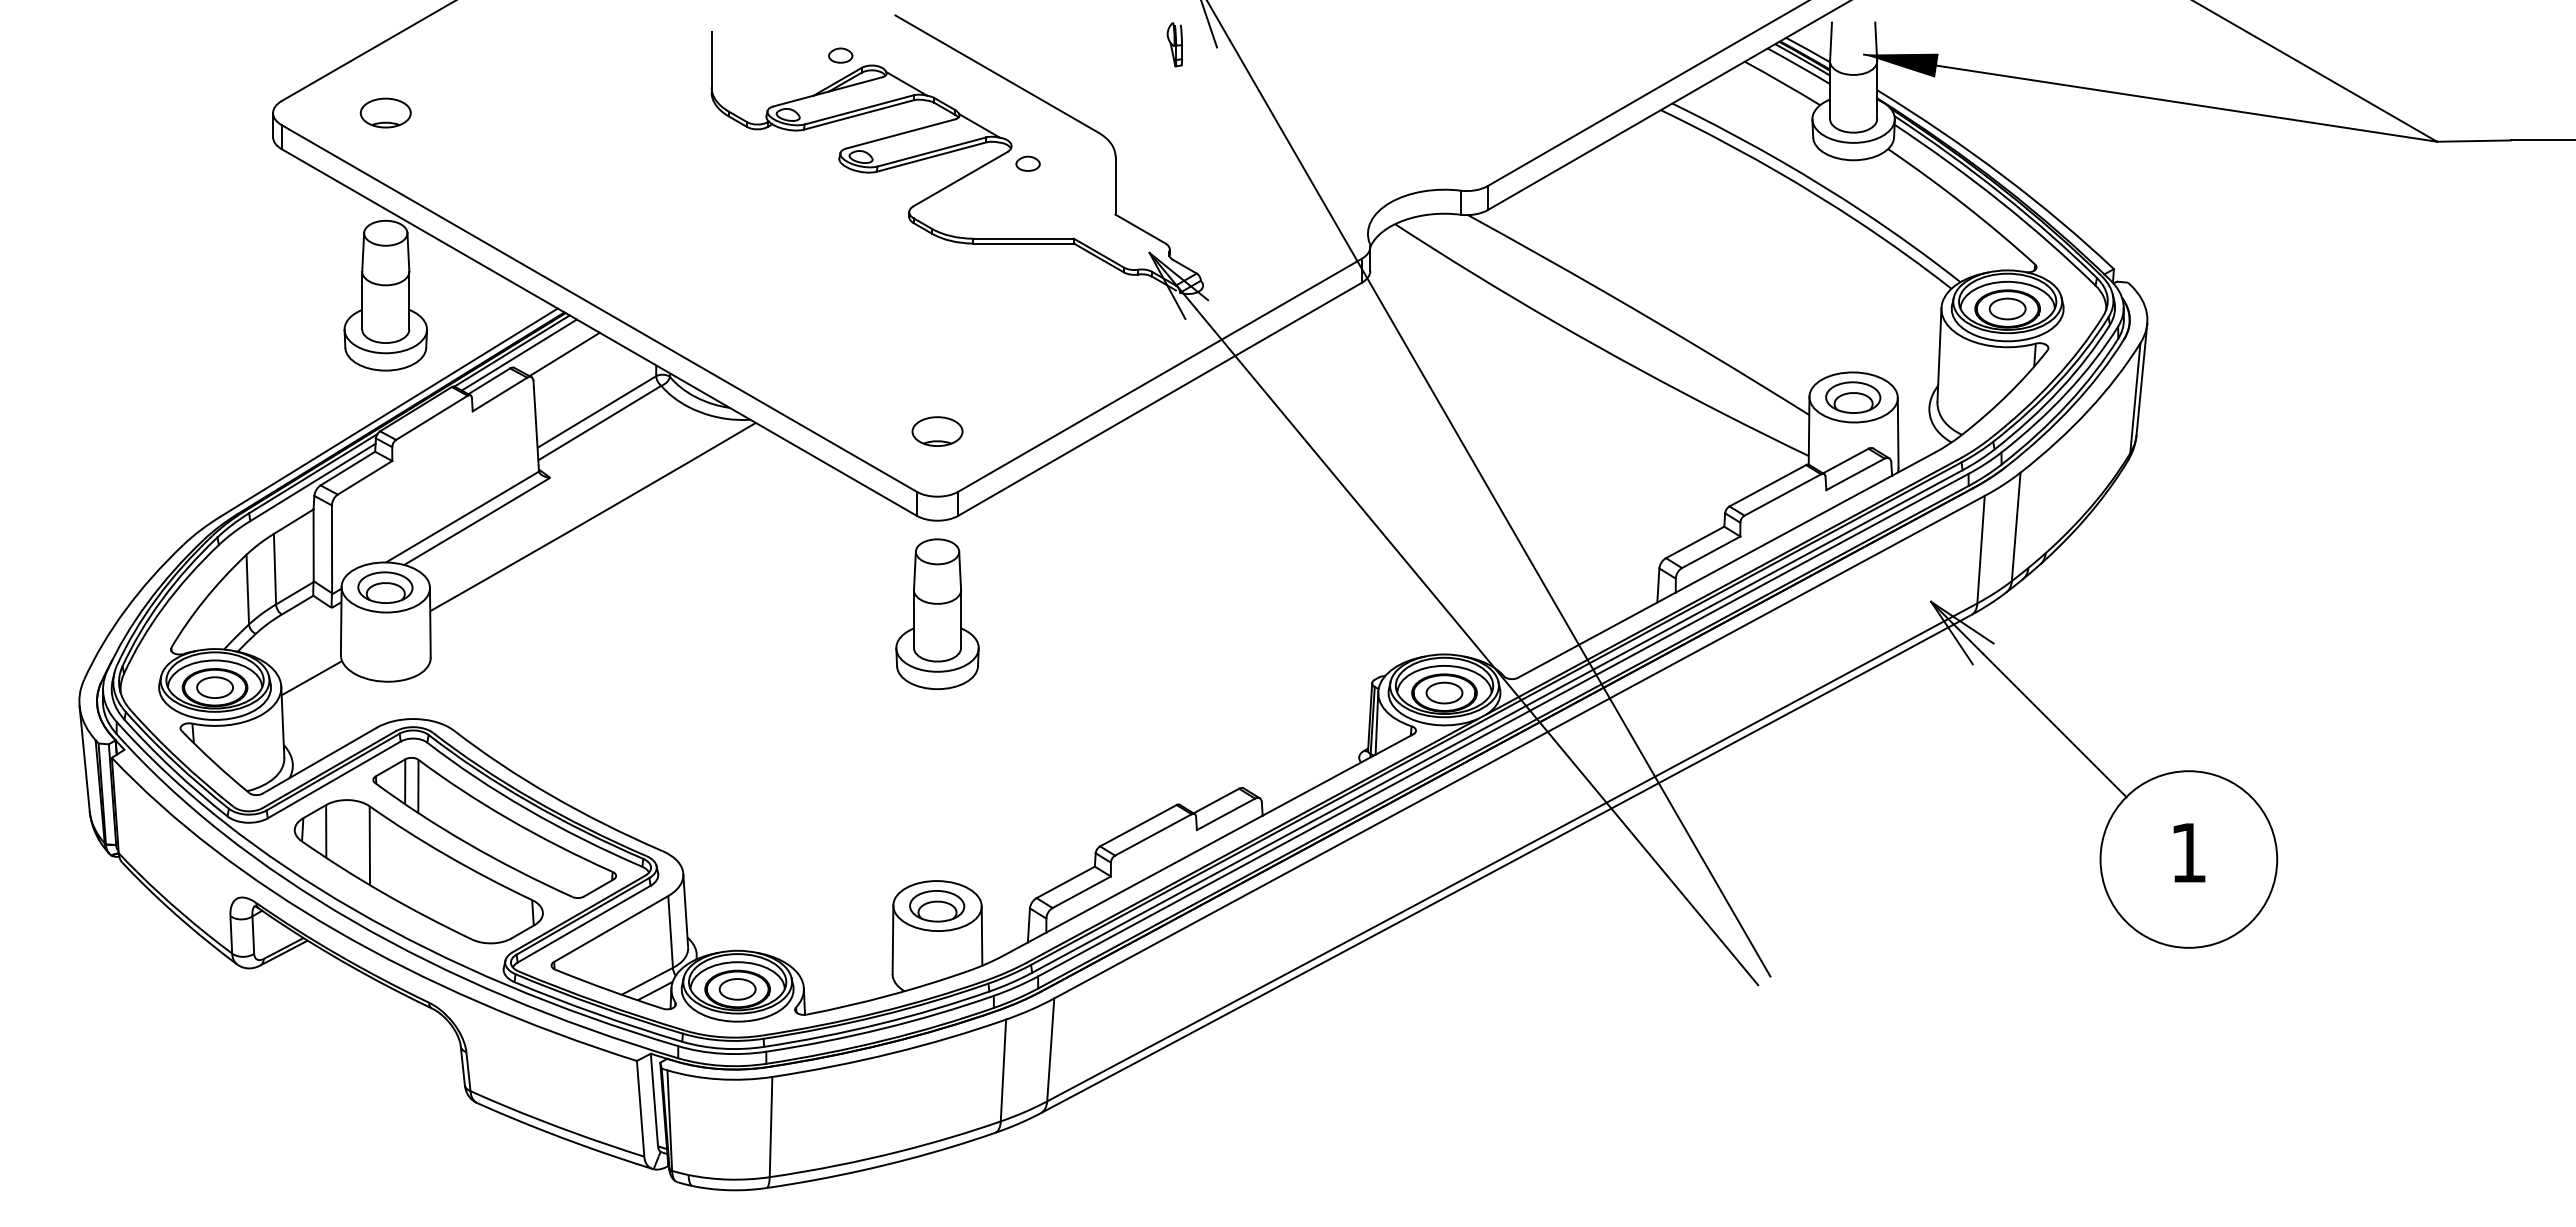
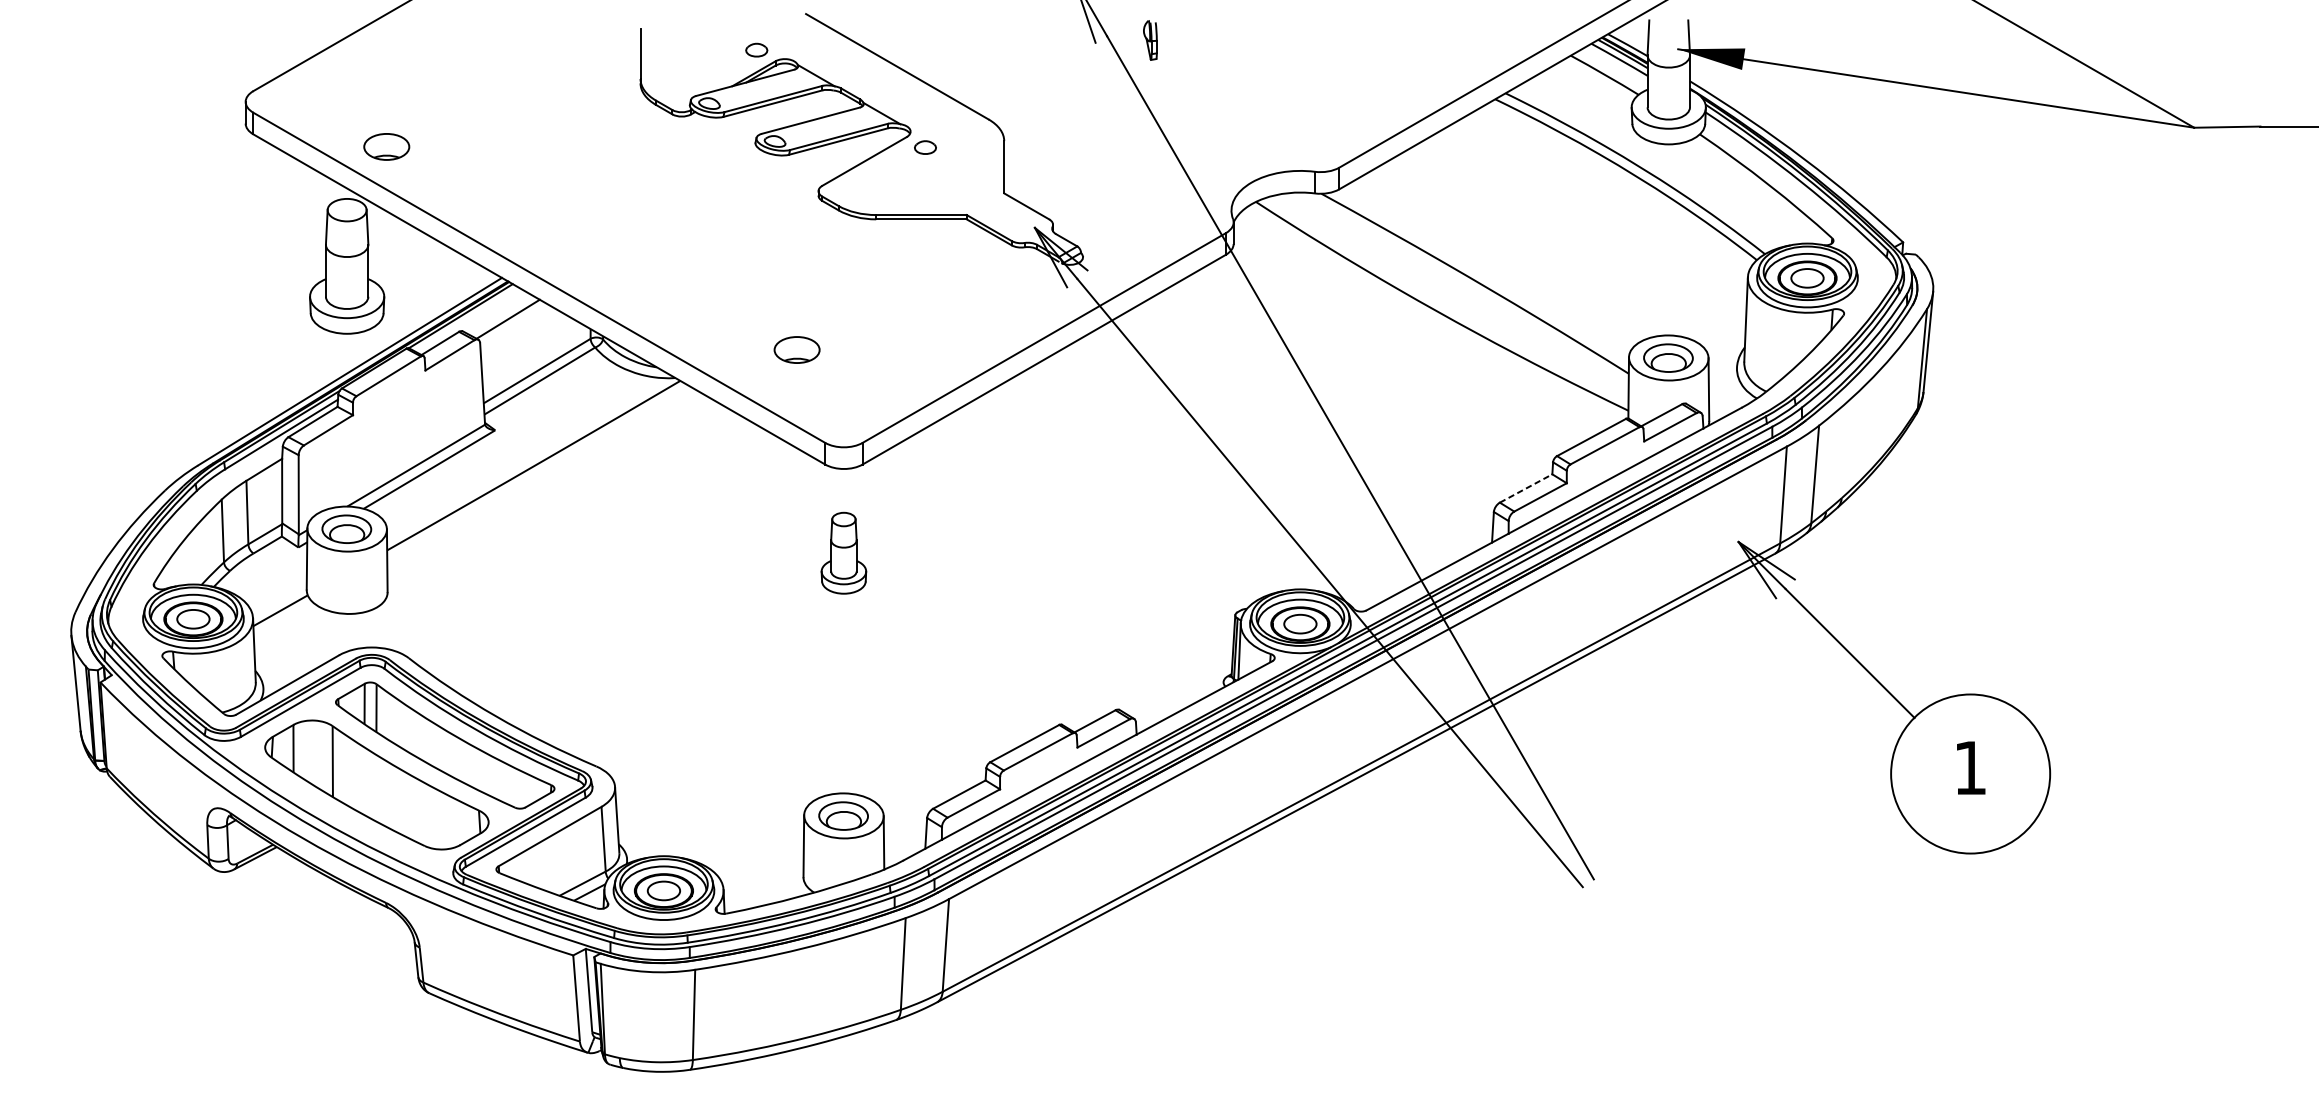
part: (1174, 44) -> (1150, 40), moved
part: (385, 112) -> (386, 146), moved
line: (518, 354) -> (466, 319), removed
part: (937, 431) -> (797, 349), moved
line: (1695, 542) -> (1526, 488), solid -> dashed
part: (937, 614) -> (843, 553), size x0.6

